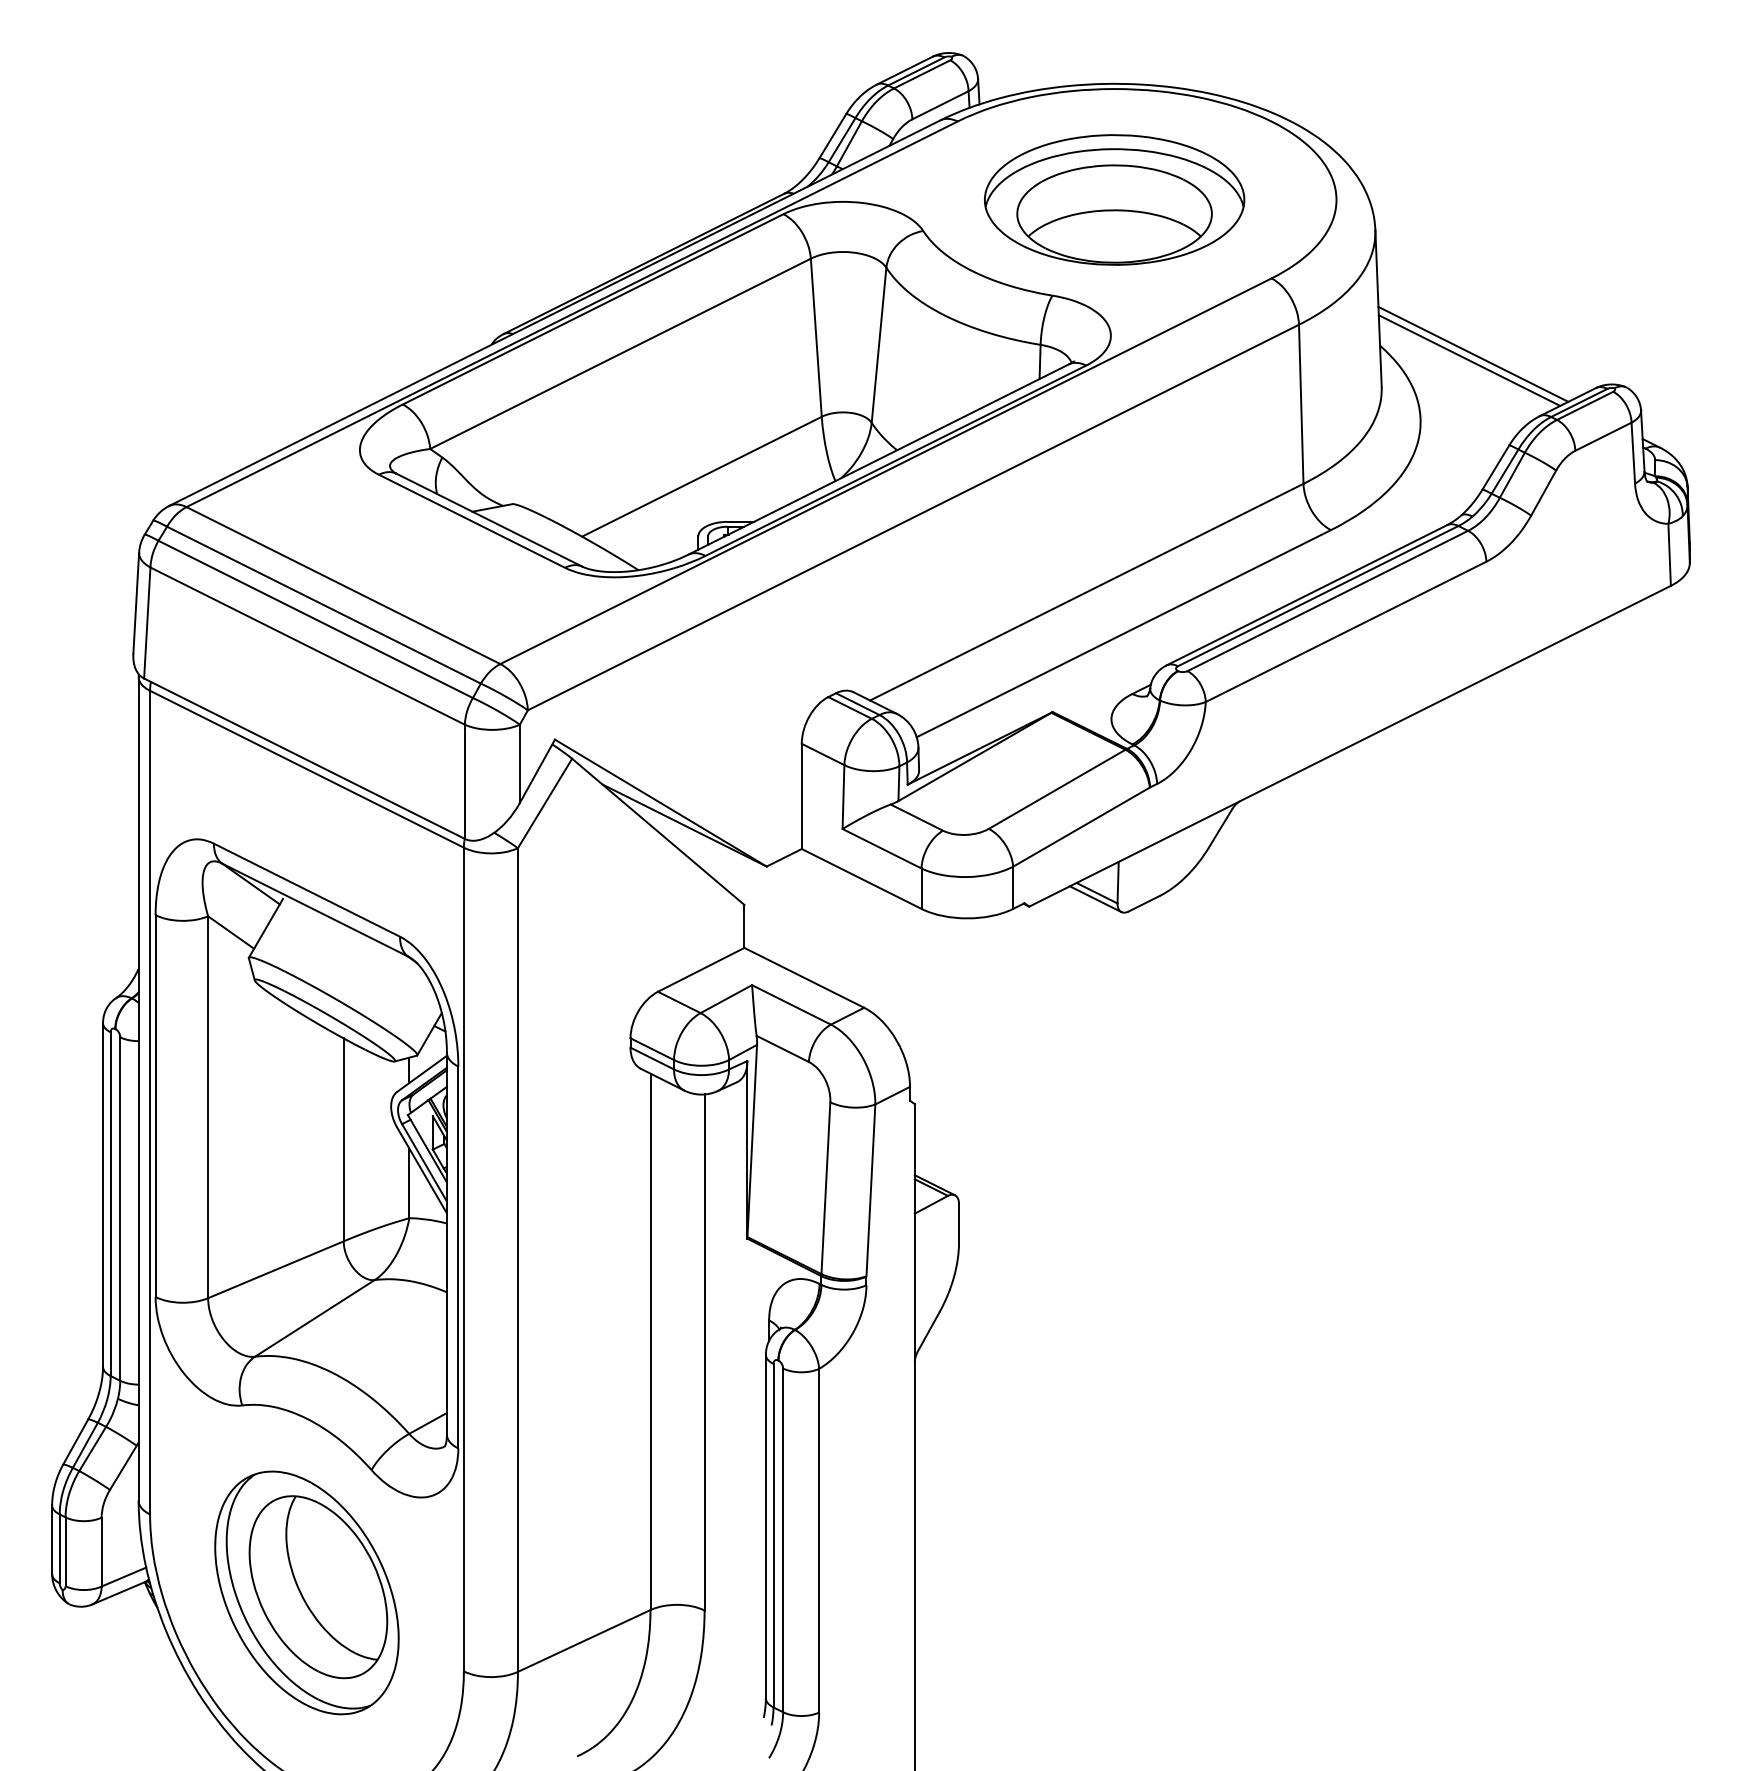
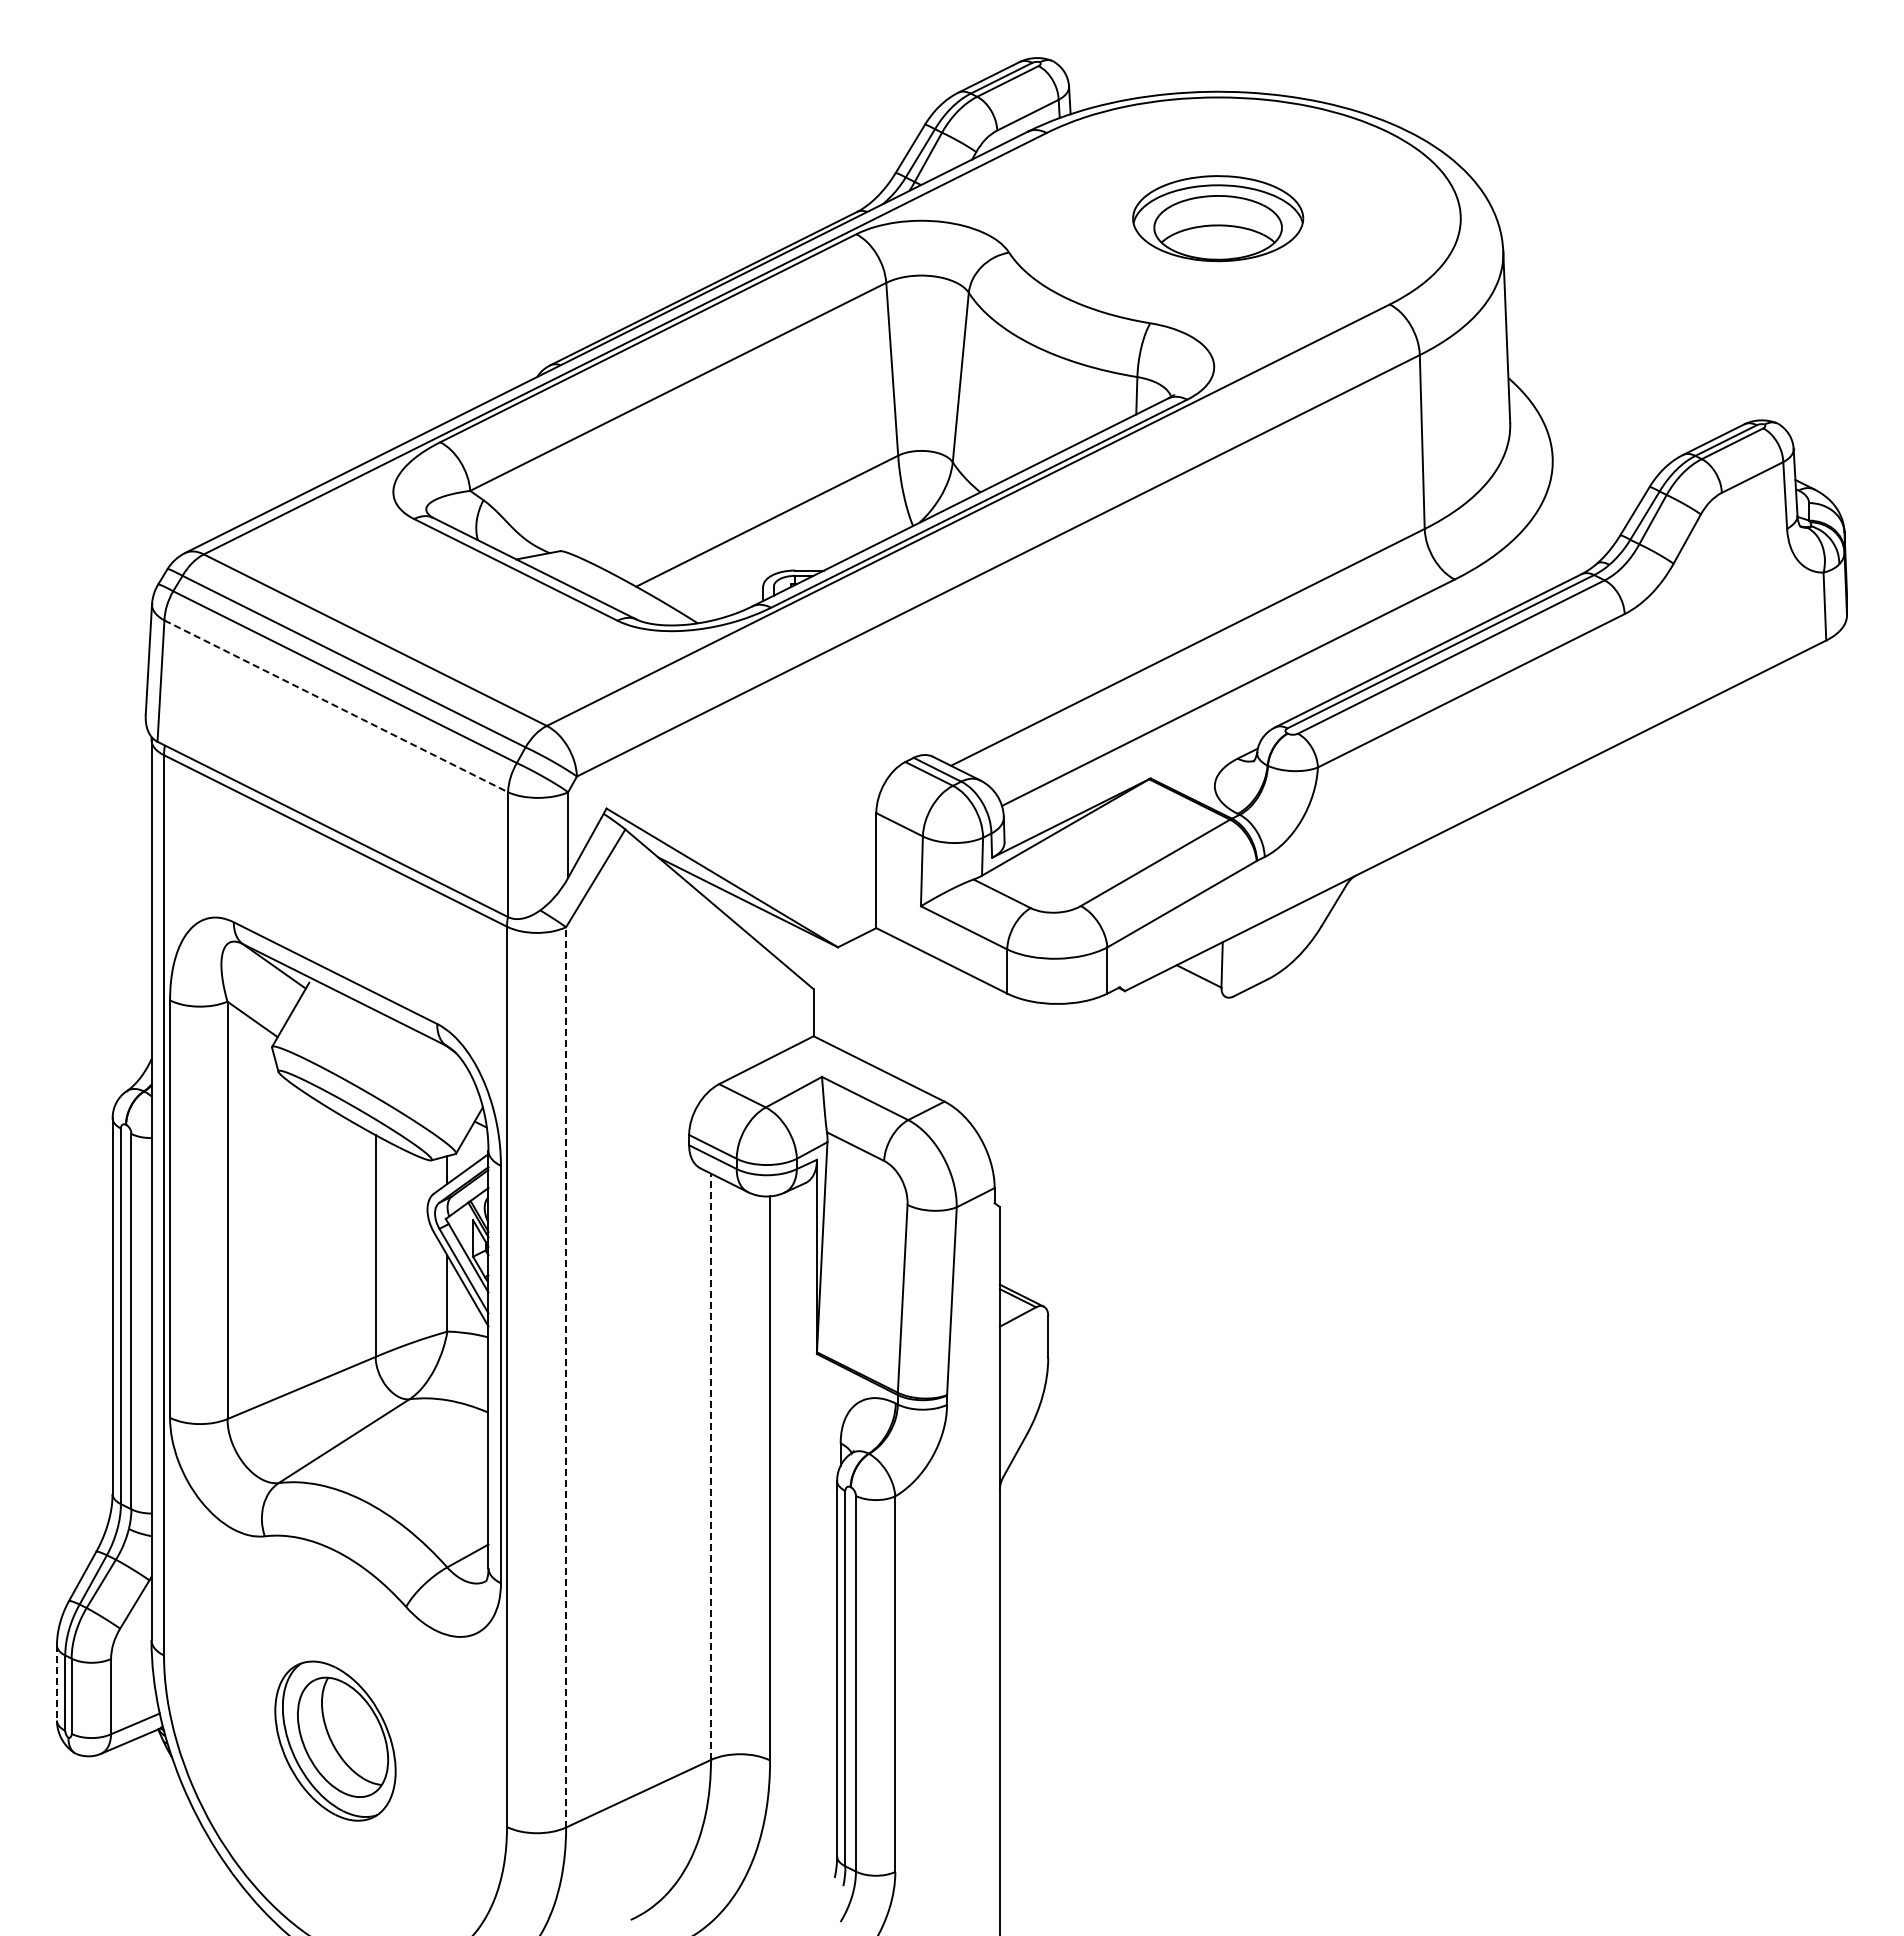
part: (1113, 199) -> (1217, 218), size x0.6
line: (1473, 354) -> (1610, 387), removed
line: (1469, 359) -> (1606, 393), removed
line: (307, 646) -> (336, 706), solid -> dashed
line: (1095, 898) -> (1197, 982), removed
line: (518, 1259) -> (566, 1376), solid -> dashed
line: (650, 1341) -> (711, 1466), solid -> dashed
line: (51, 1540) -> (56, 1683), solid -> dashed
part: (306, 1592) -> (335, 1740), size x0.6

